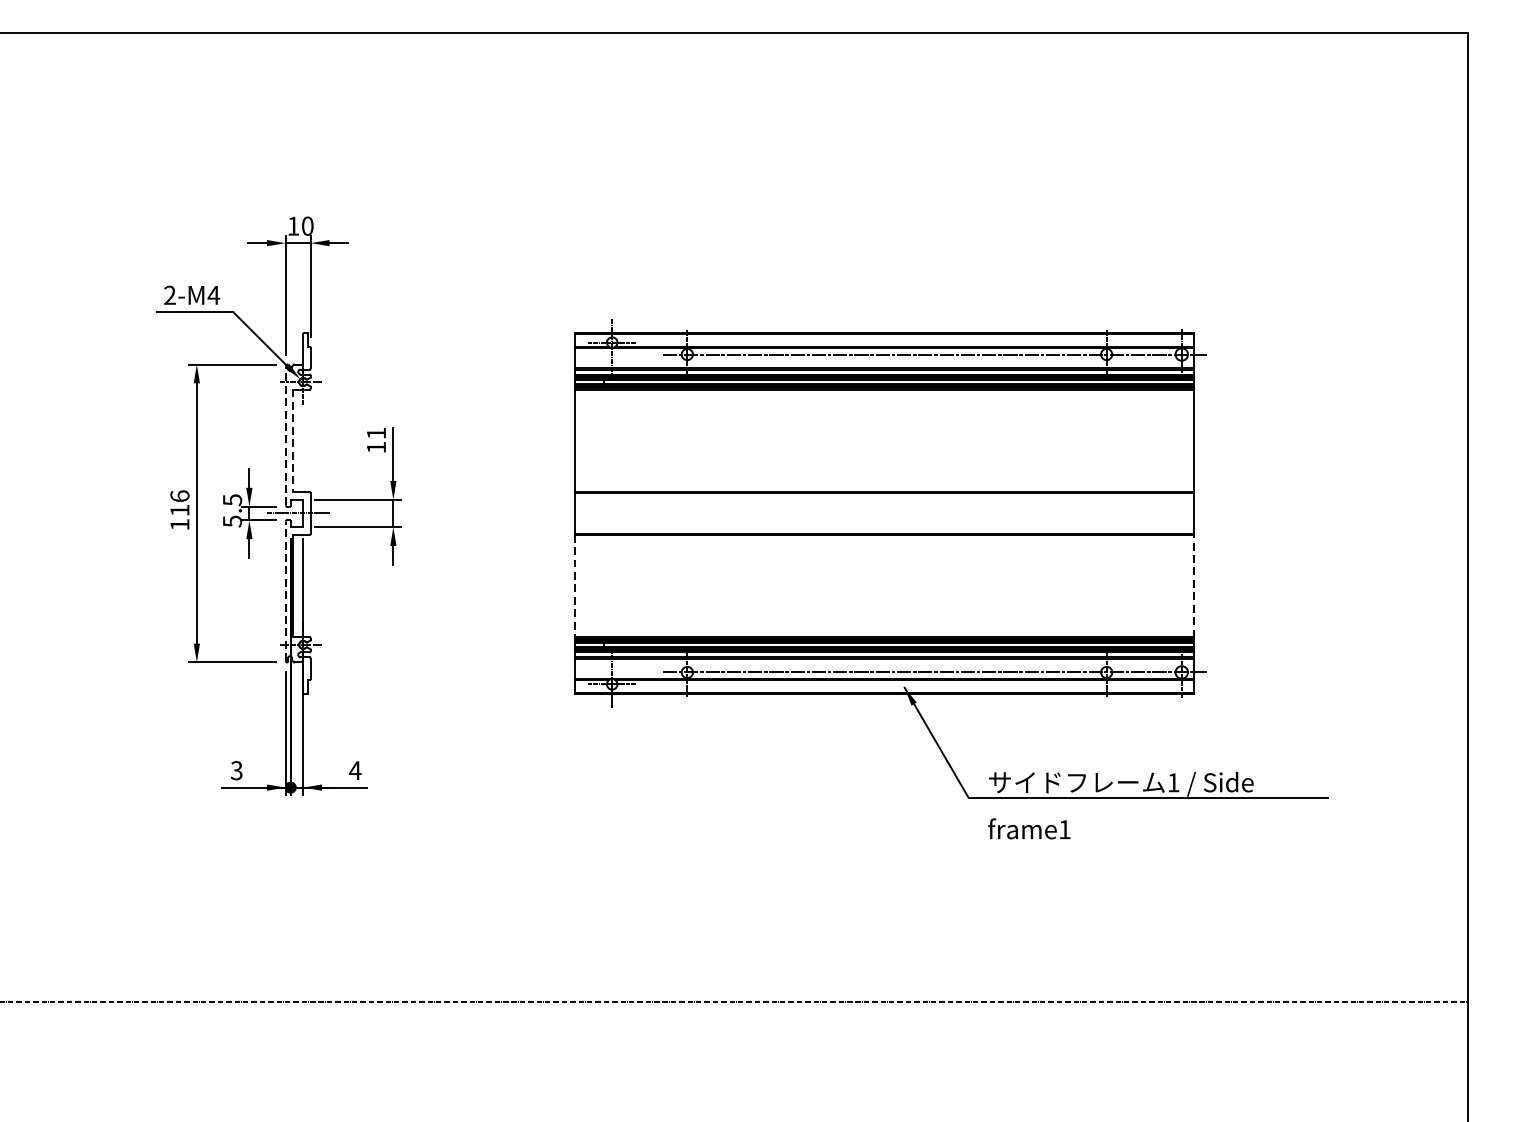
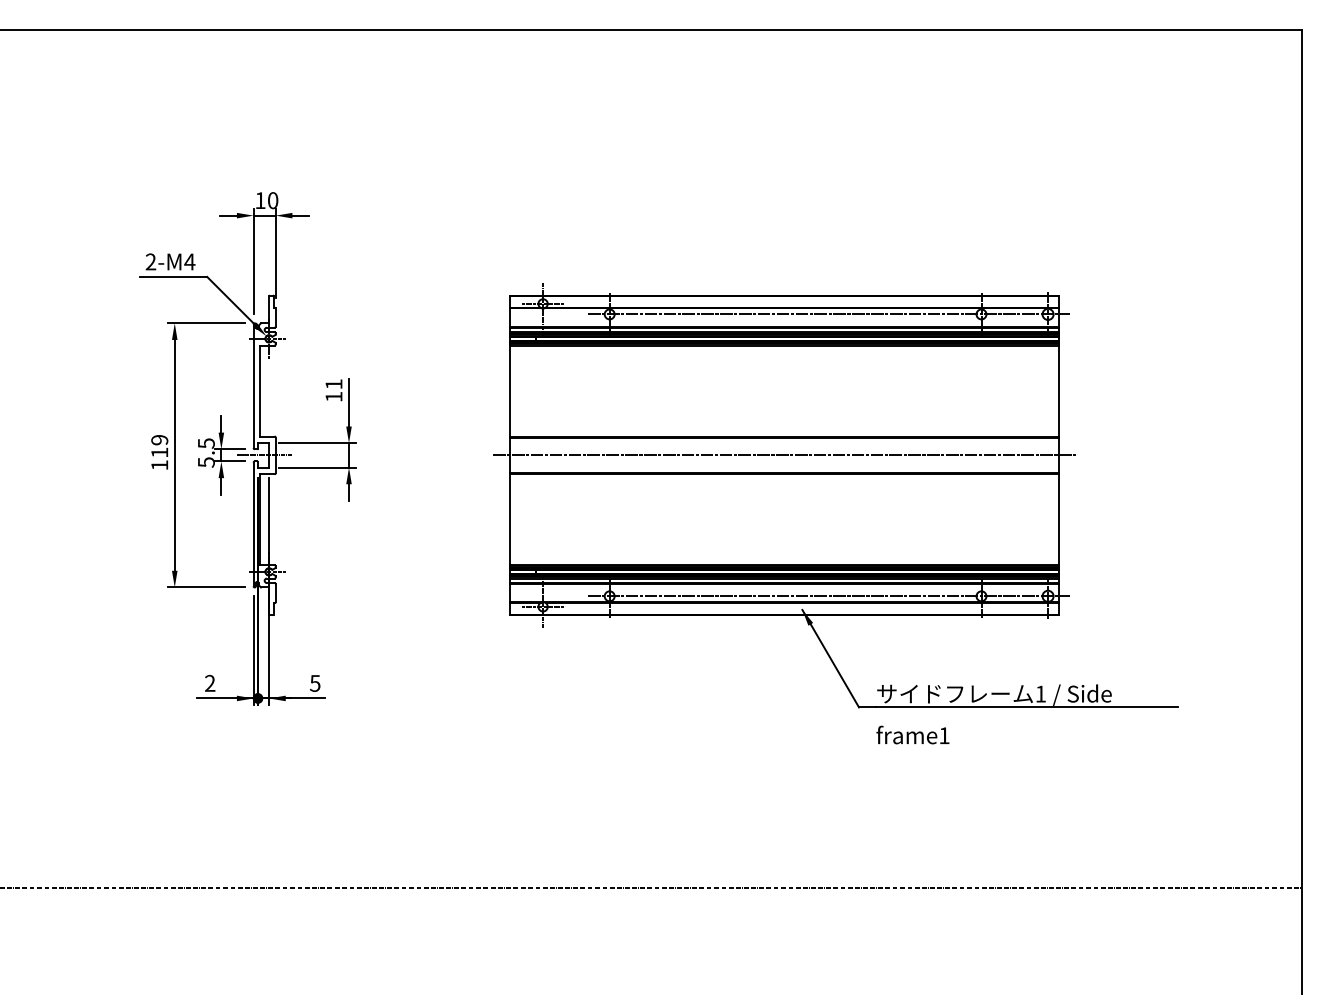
line: (285, 435) -> (253, 386), dashed -> solid
line: (293, 441) -> (260, 391), dashed -> solid
text: (179, 495) -> (159, 439), 116 -> 119
line: (884, 513) -> (784, 455), added
line: (574, 585) -> (509, 519), dashed -> solid
line: (1194, 585) -> (1059, 519), dashed -> solid
line: (285, 591) -> (253, 524), dashed -> solid
text: (236, 770) -> (209, 683), 3 -> 2
text: (354, 770) -> (314, 683), 4 -> 5

